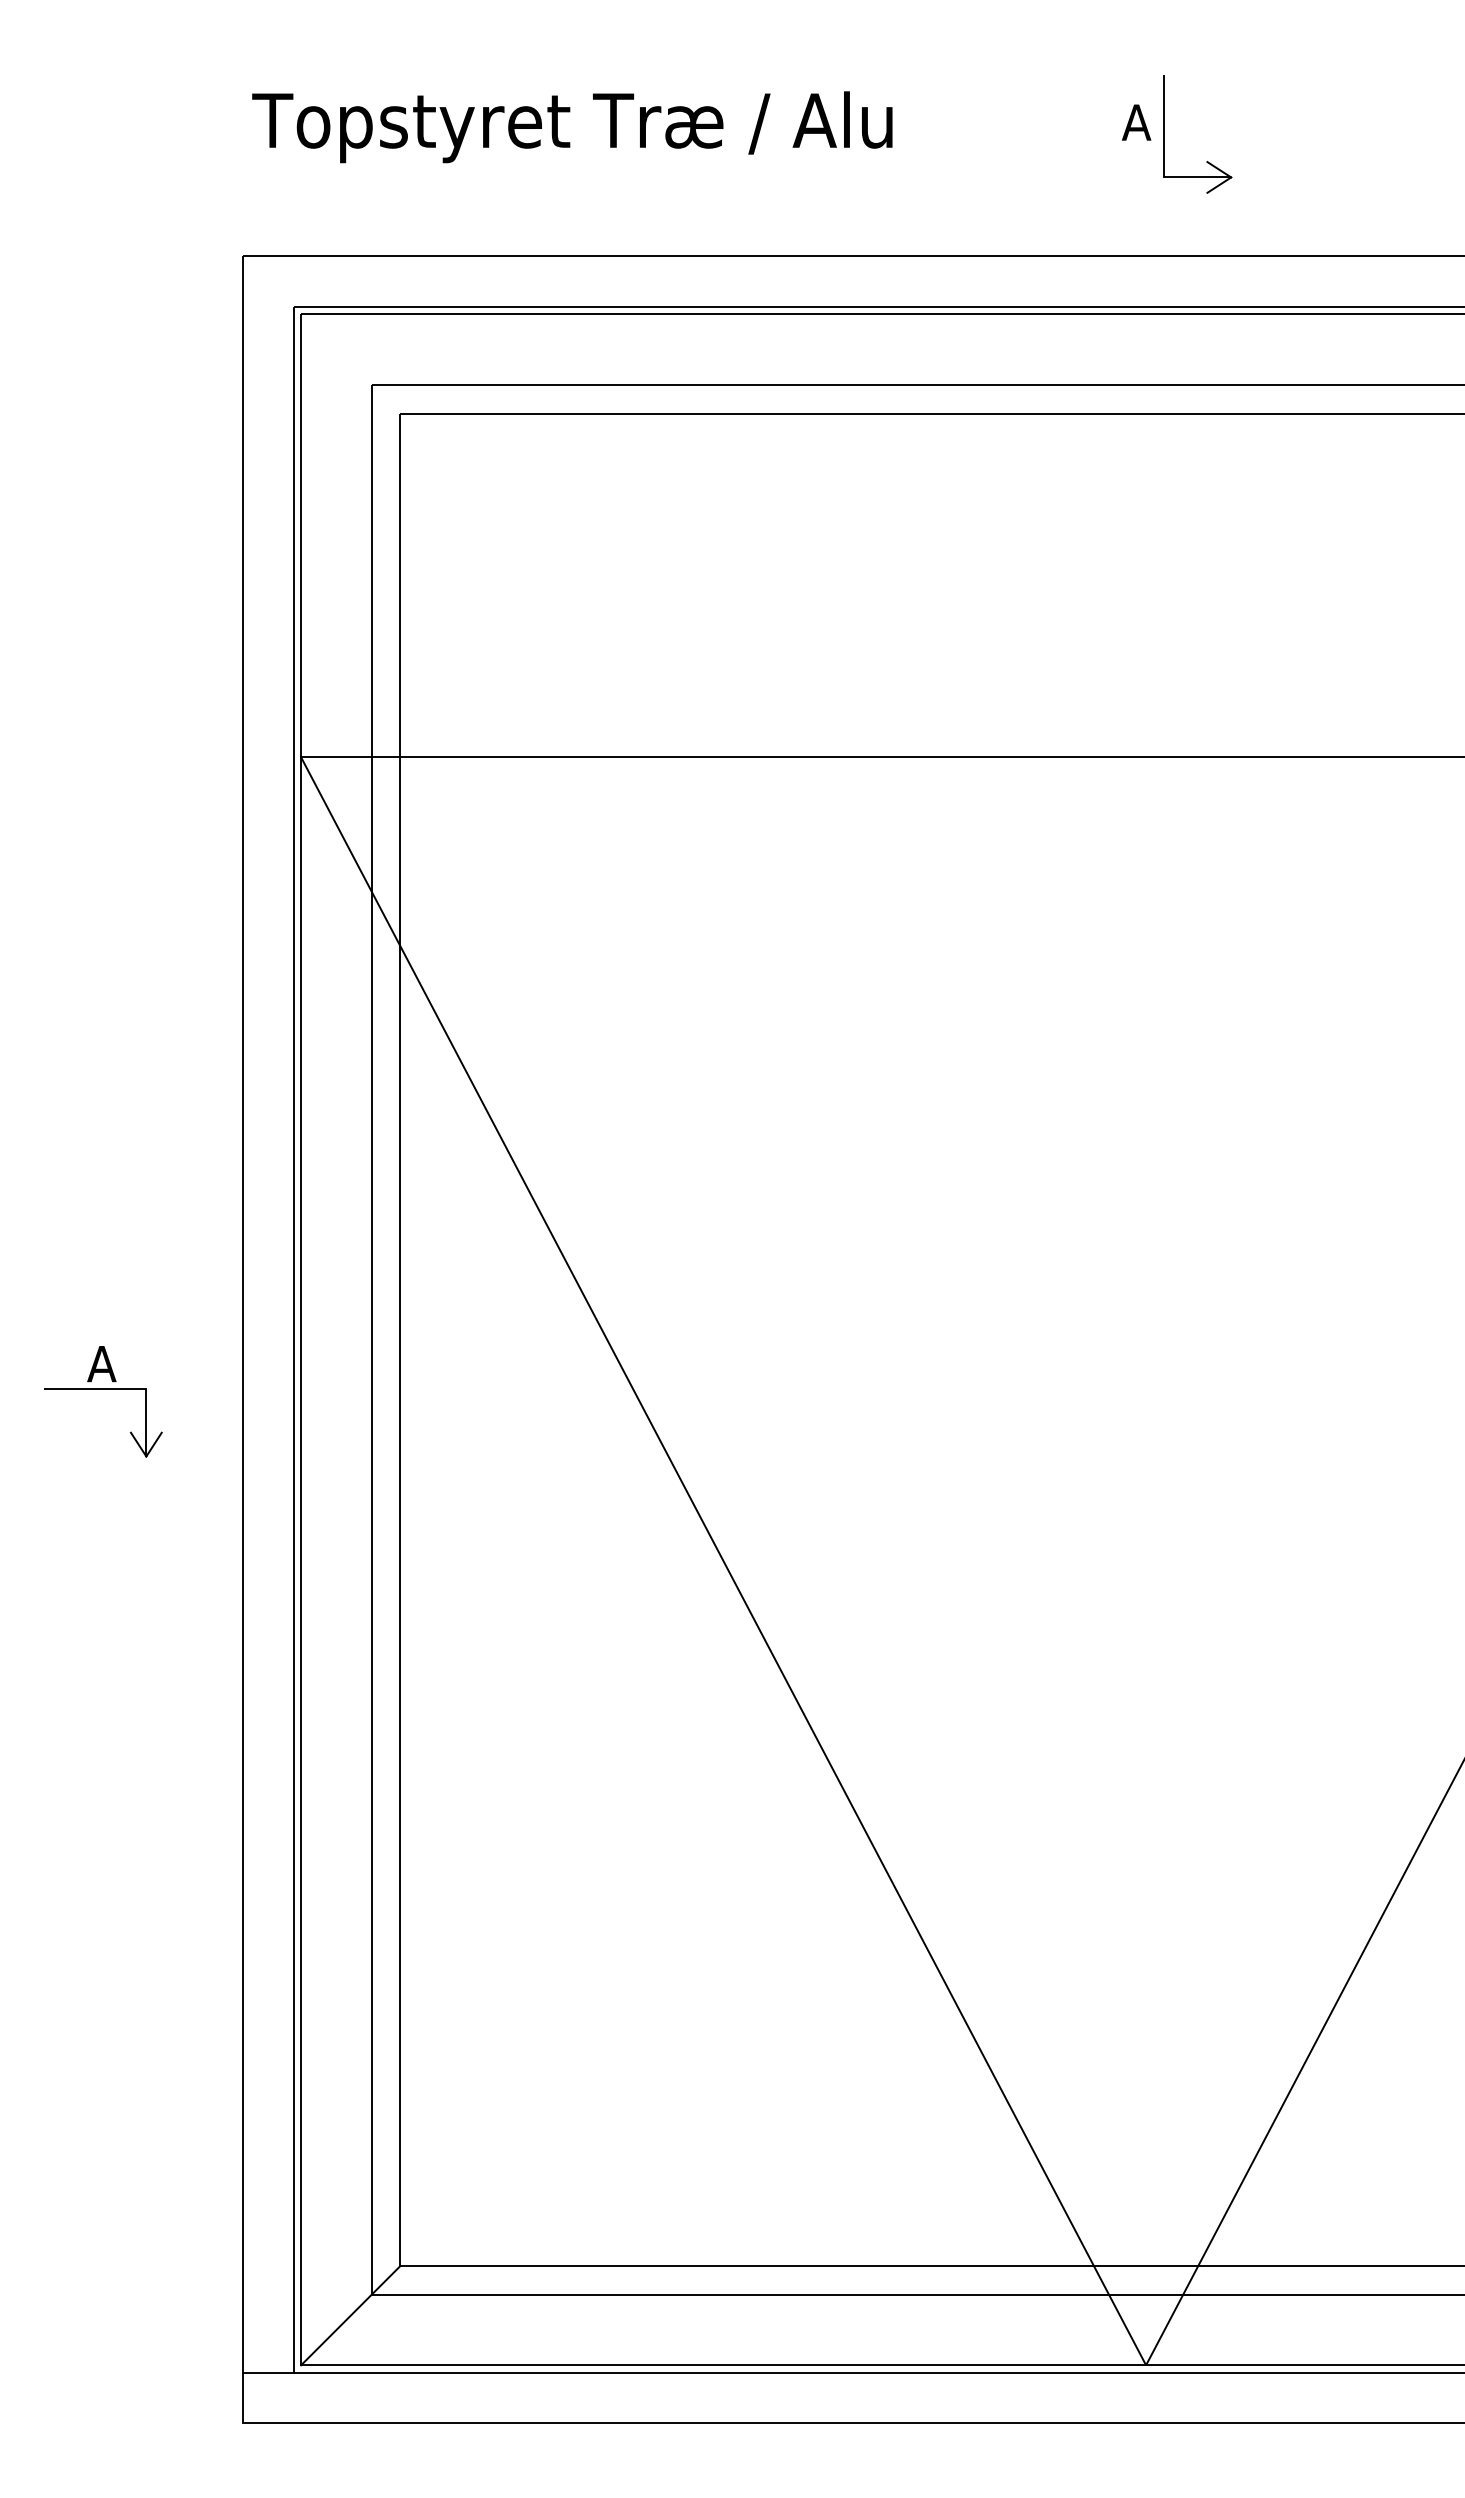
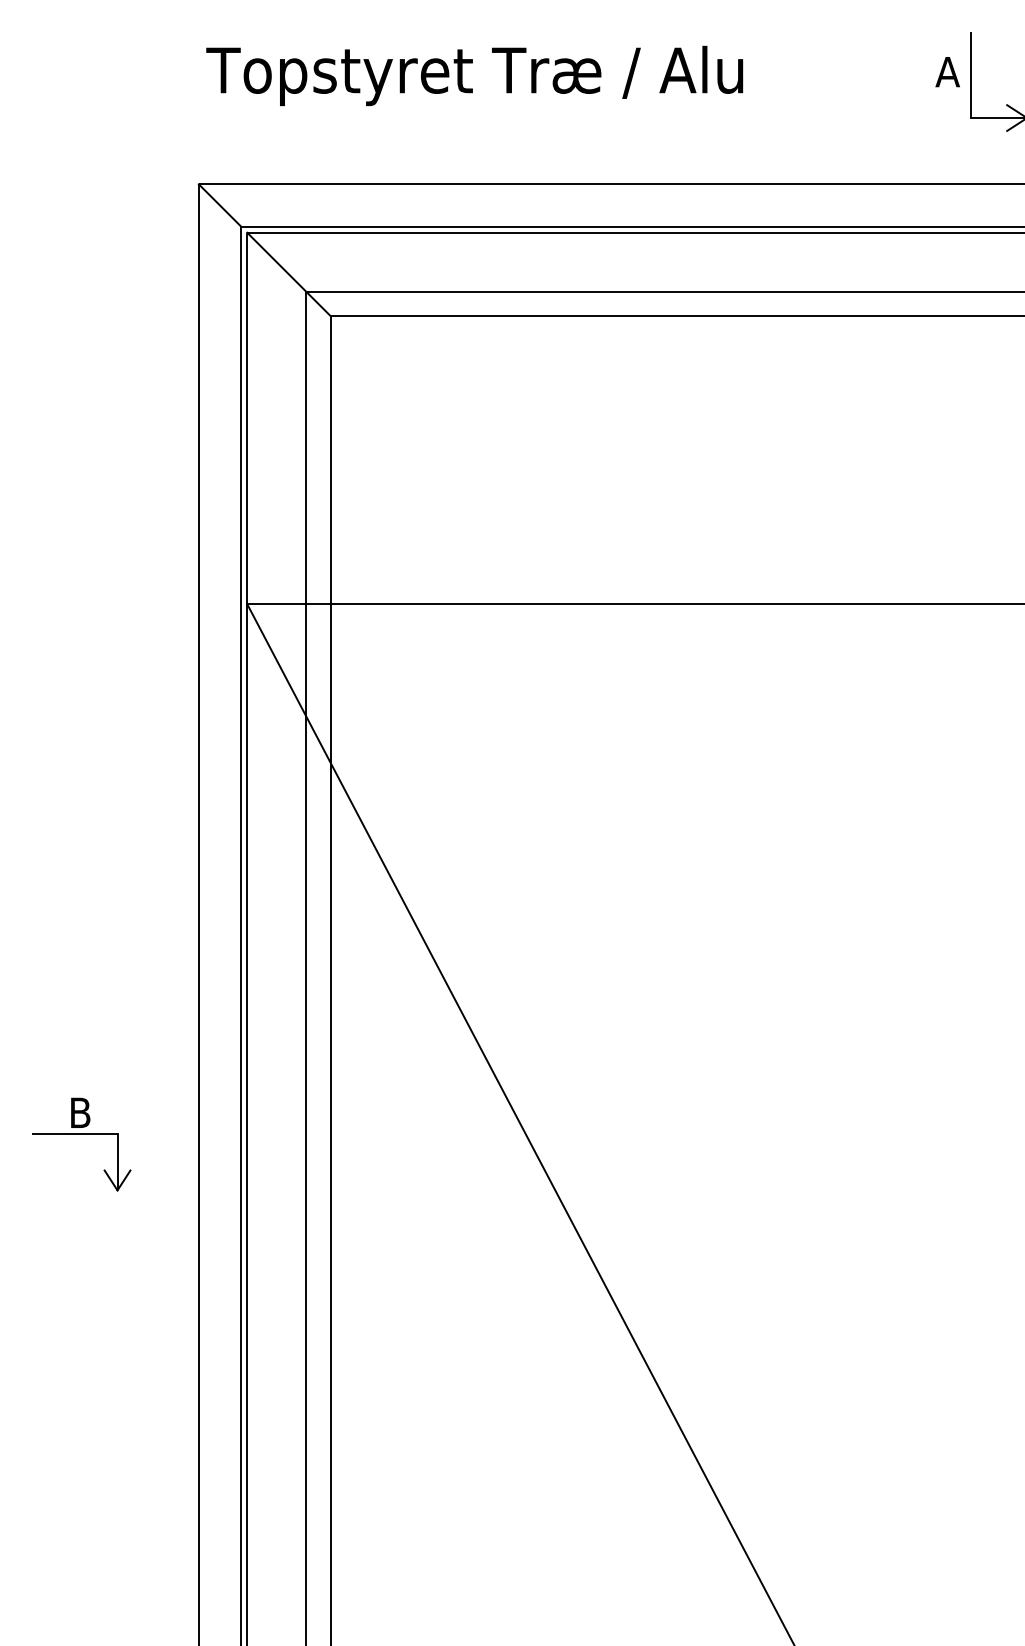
line: (268, 281) -> (219, 205), added
line: (350, 363) -> (288, 274), added
text: (101, 1364) -> (79, 1113), A -> B

